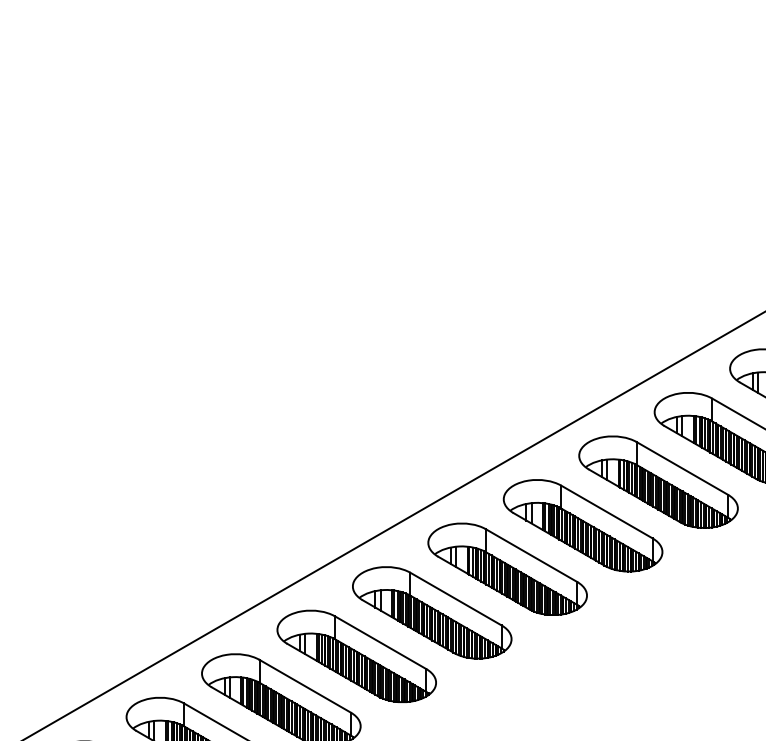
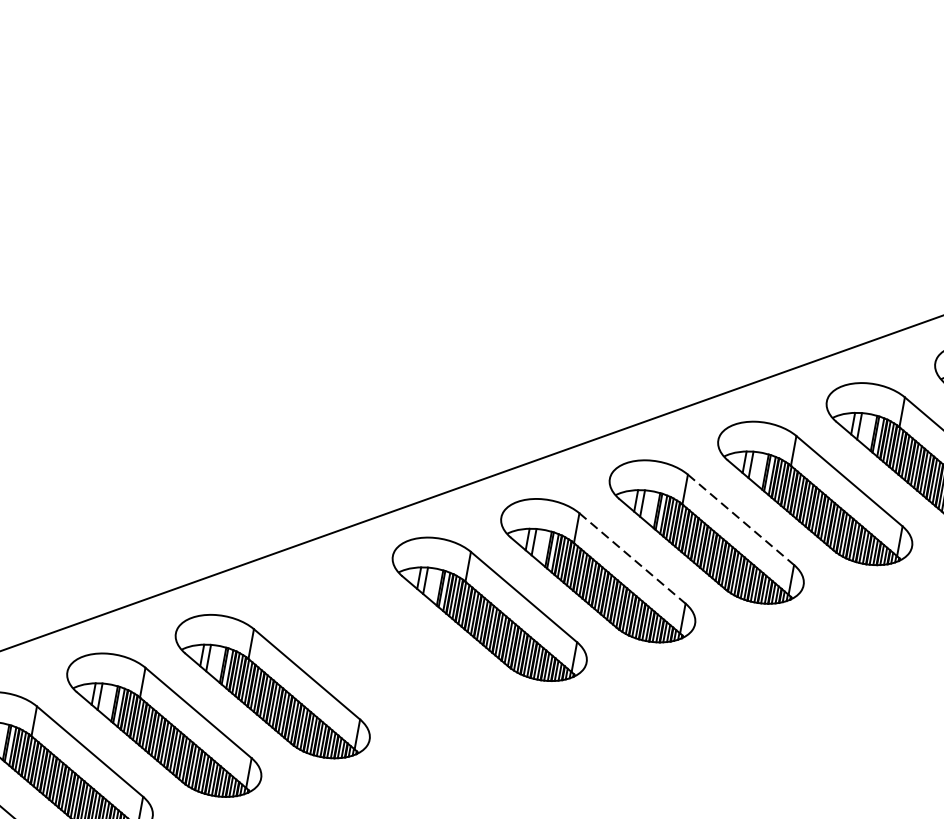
line: (682, 468) -> (741, 519), solid -> dashed
line: (606, 512) -> (631, 559), solid -> dashed
part: (432, 612) -> (381, 647), removed

